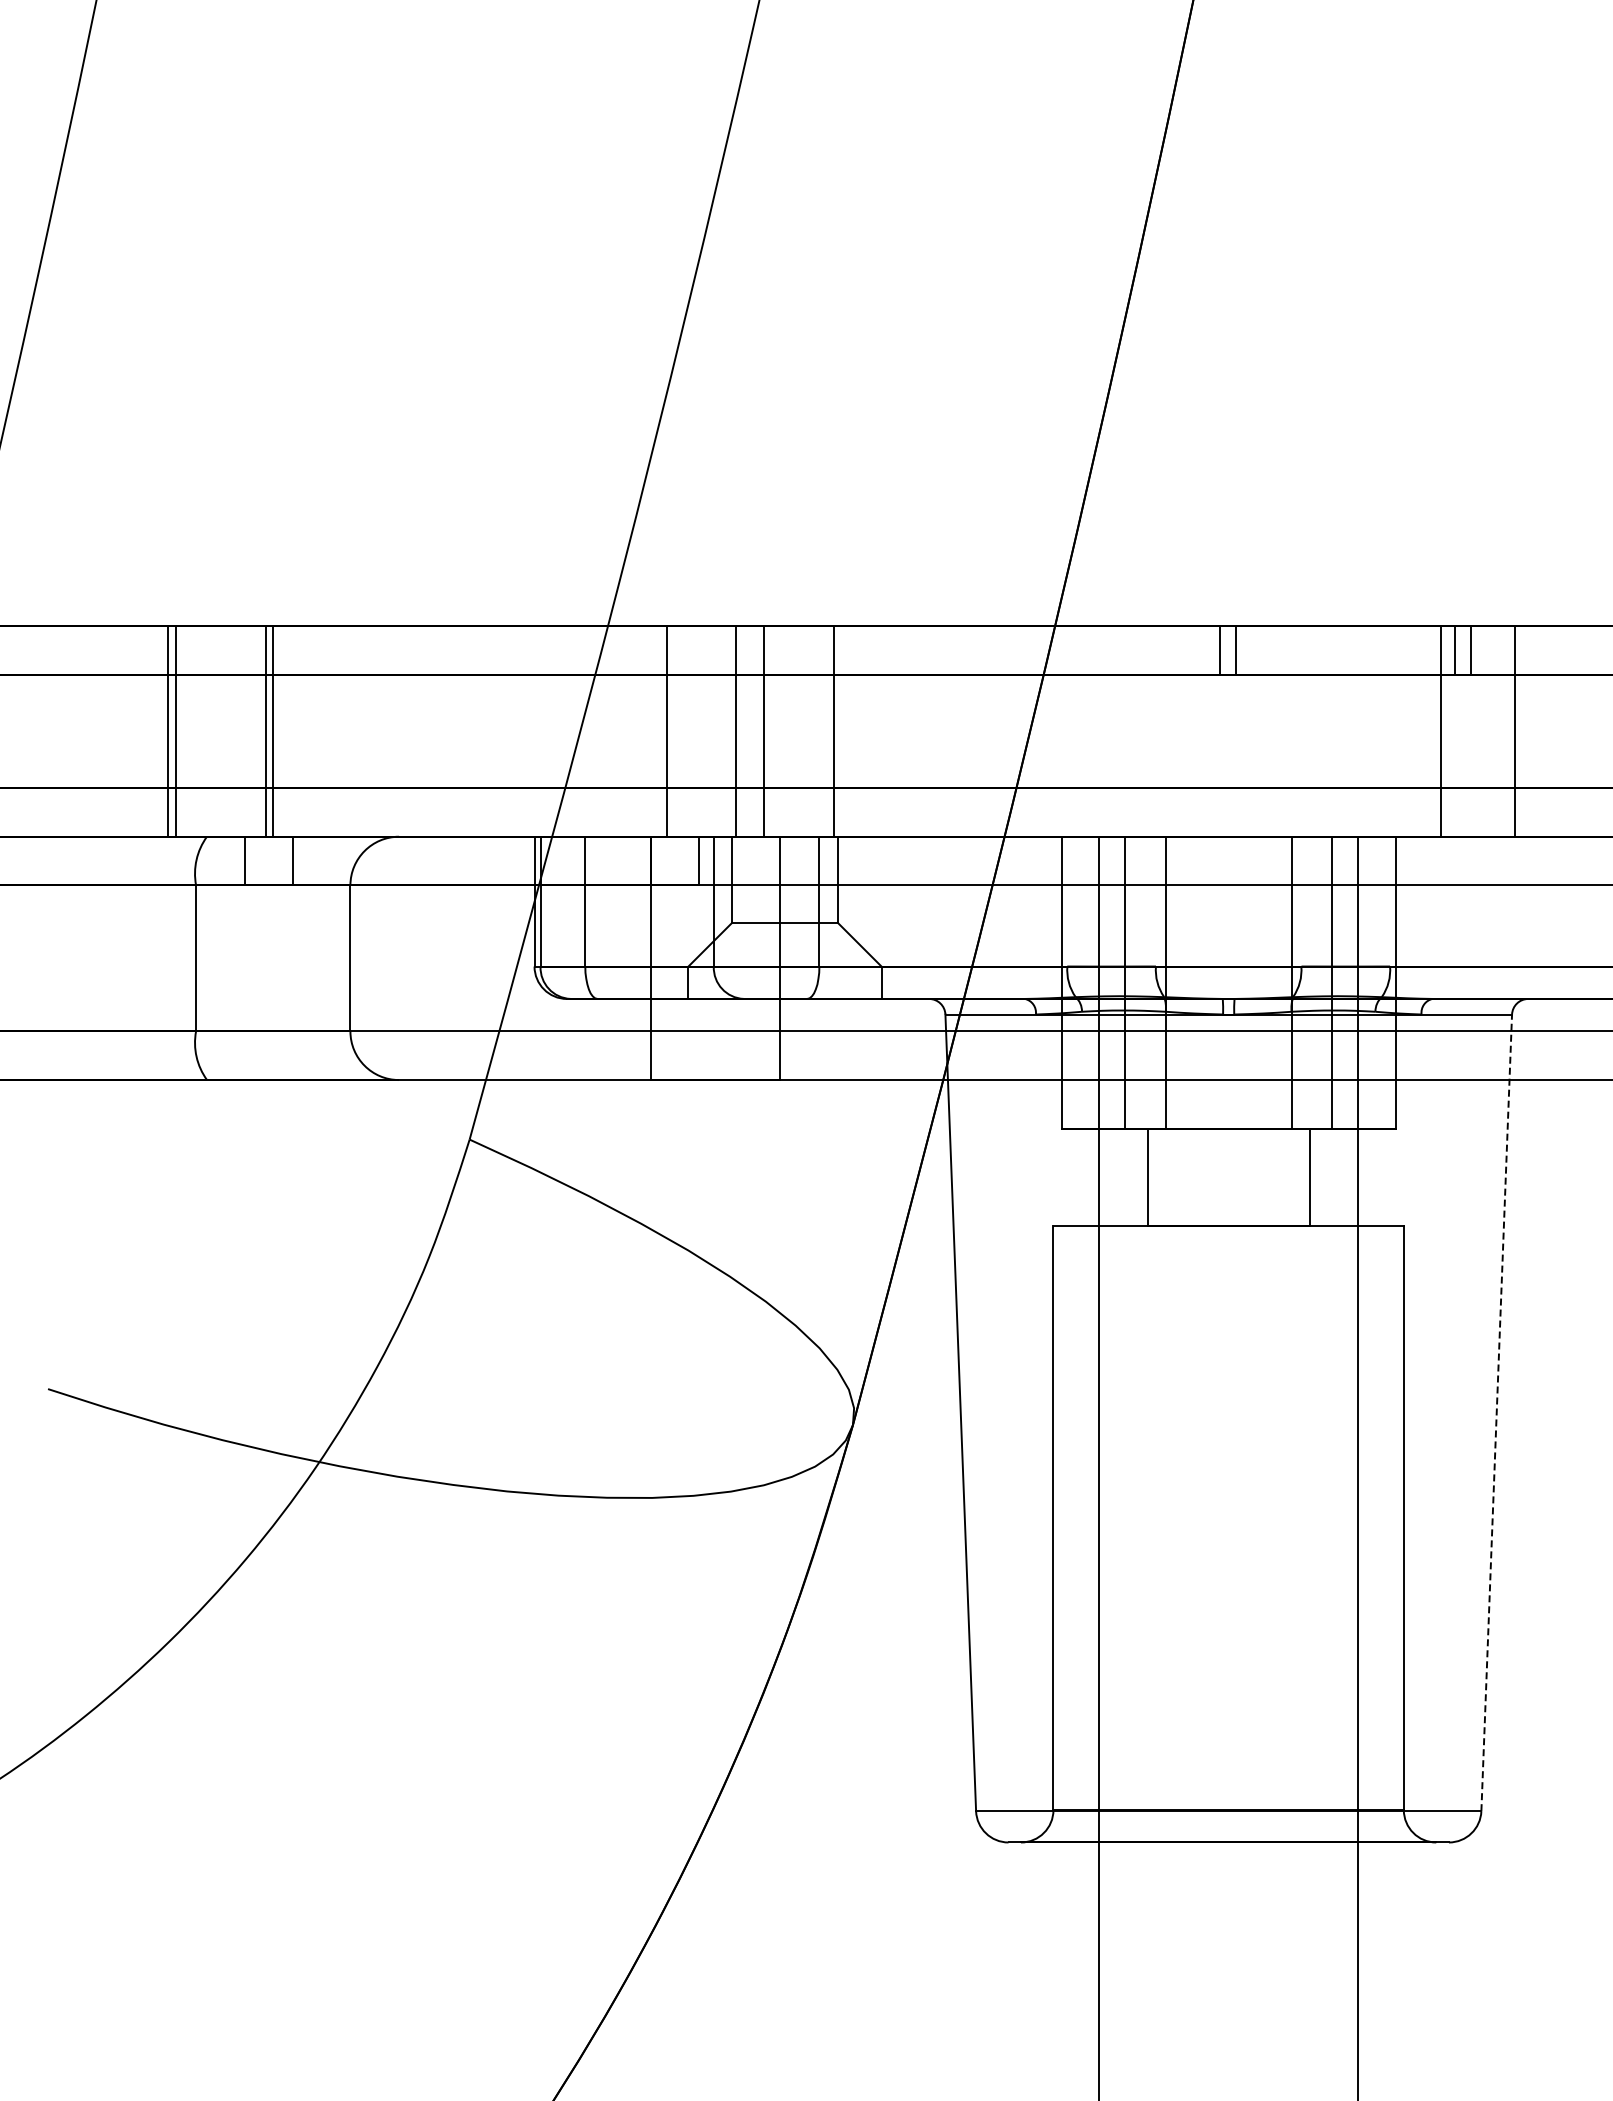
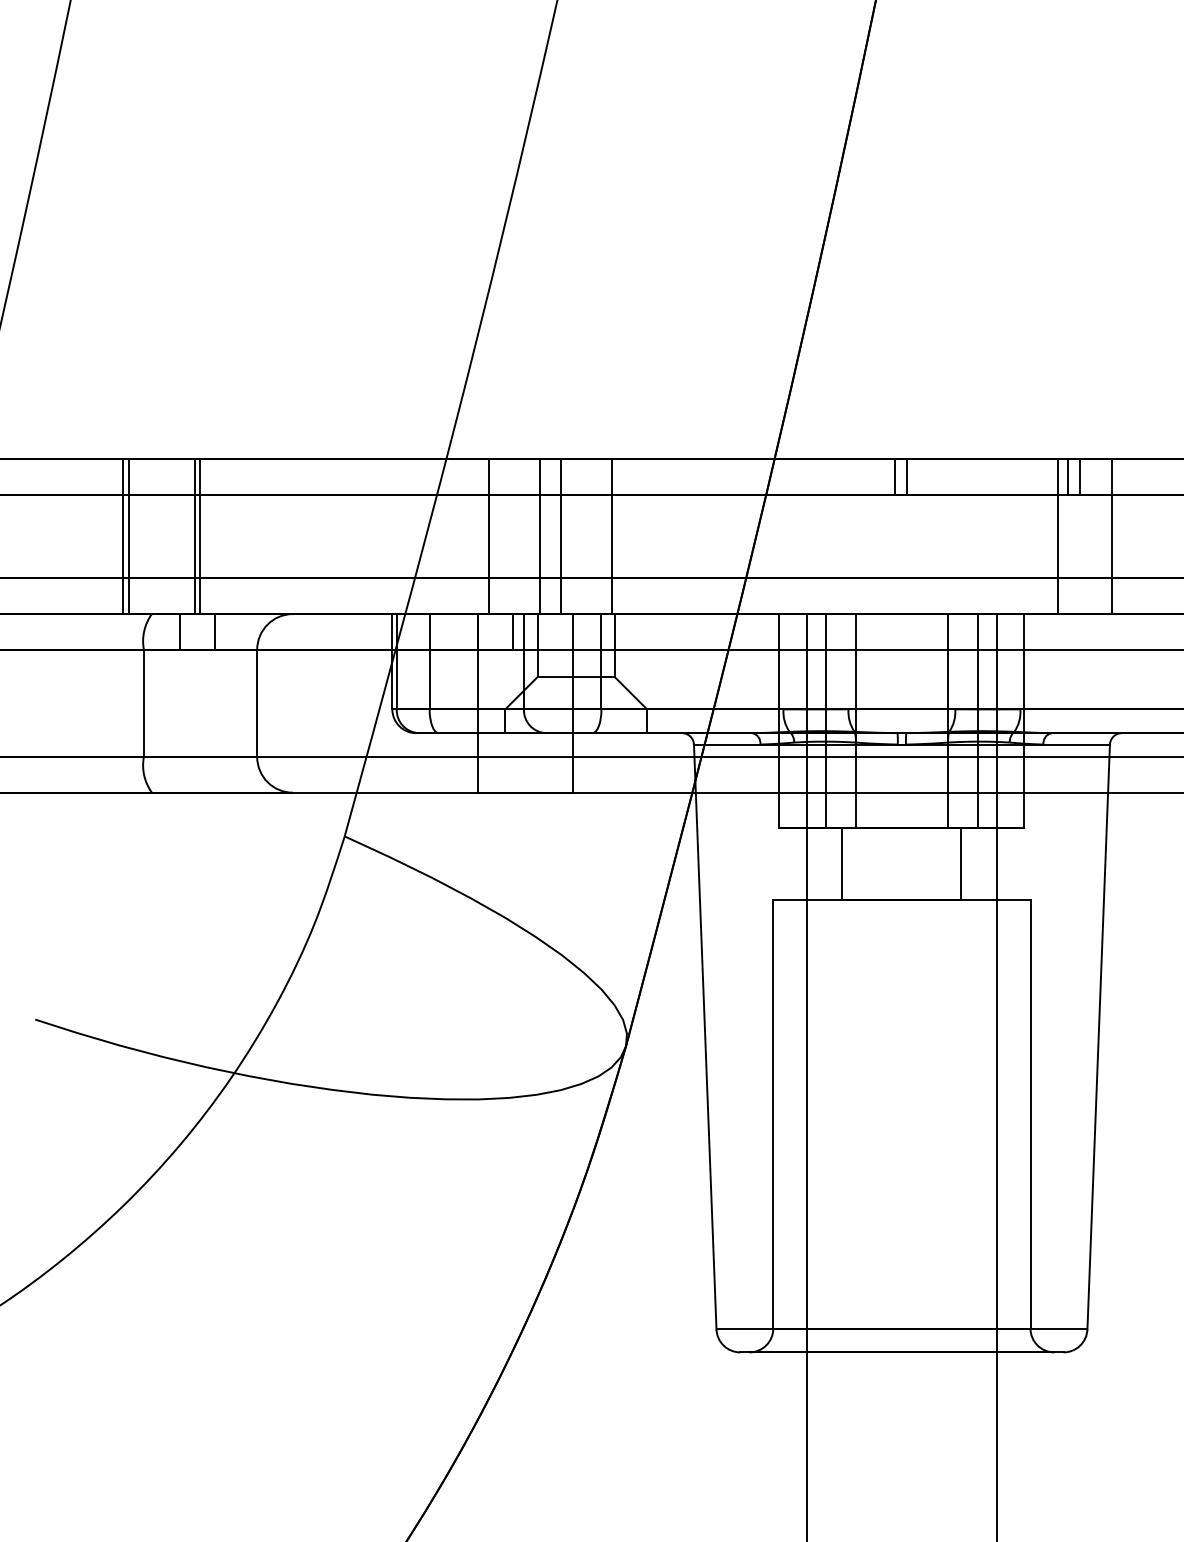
line: (1496, 1412) -> (1098, 1036), dashed -> solid

